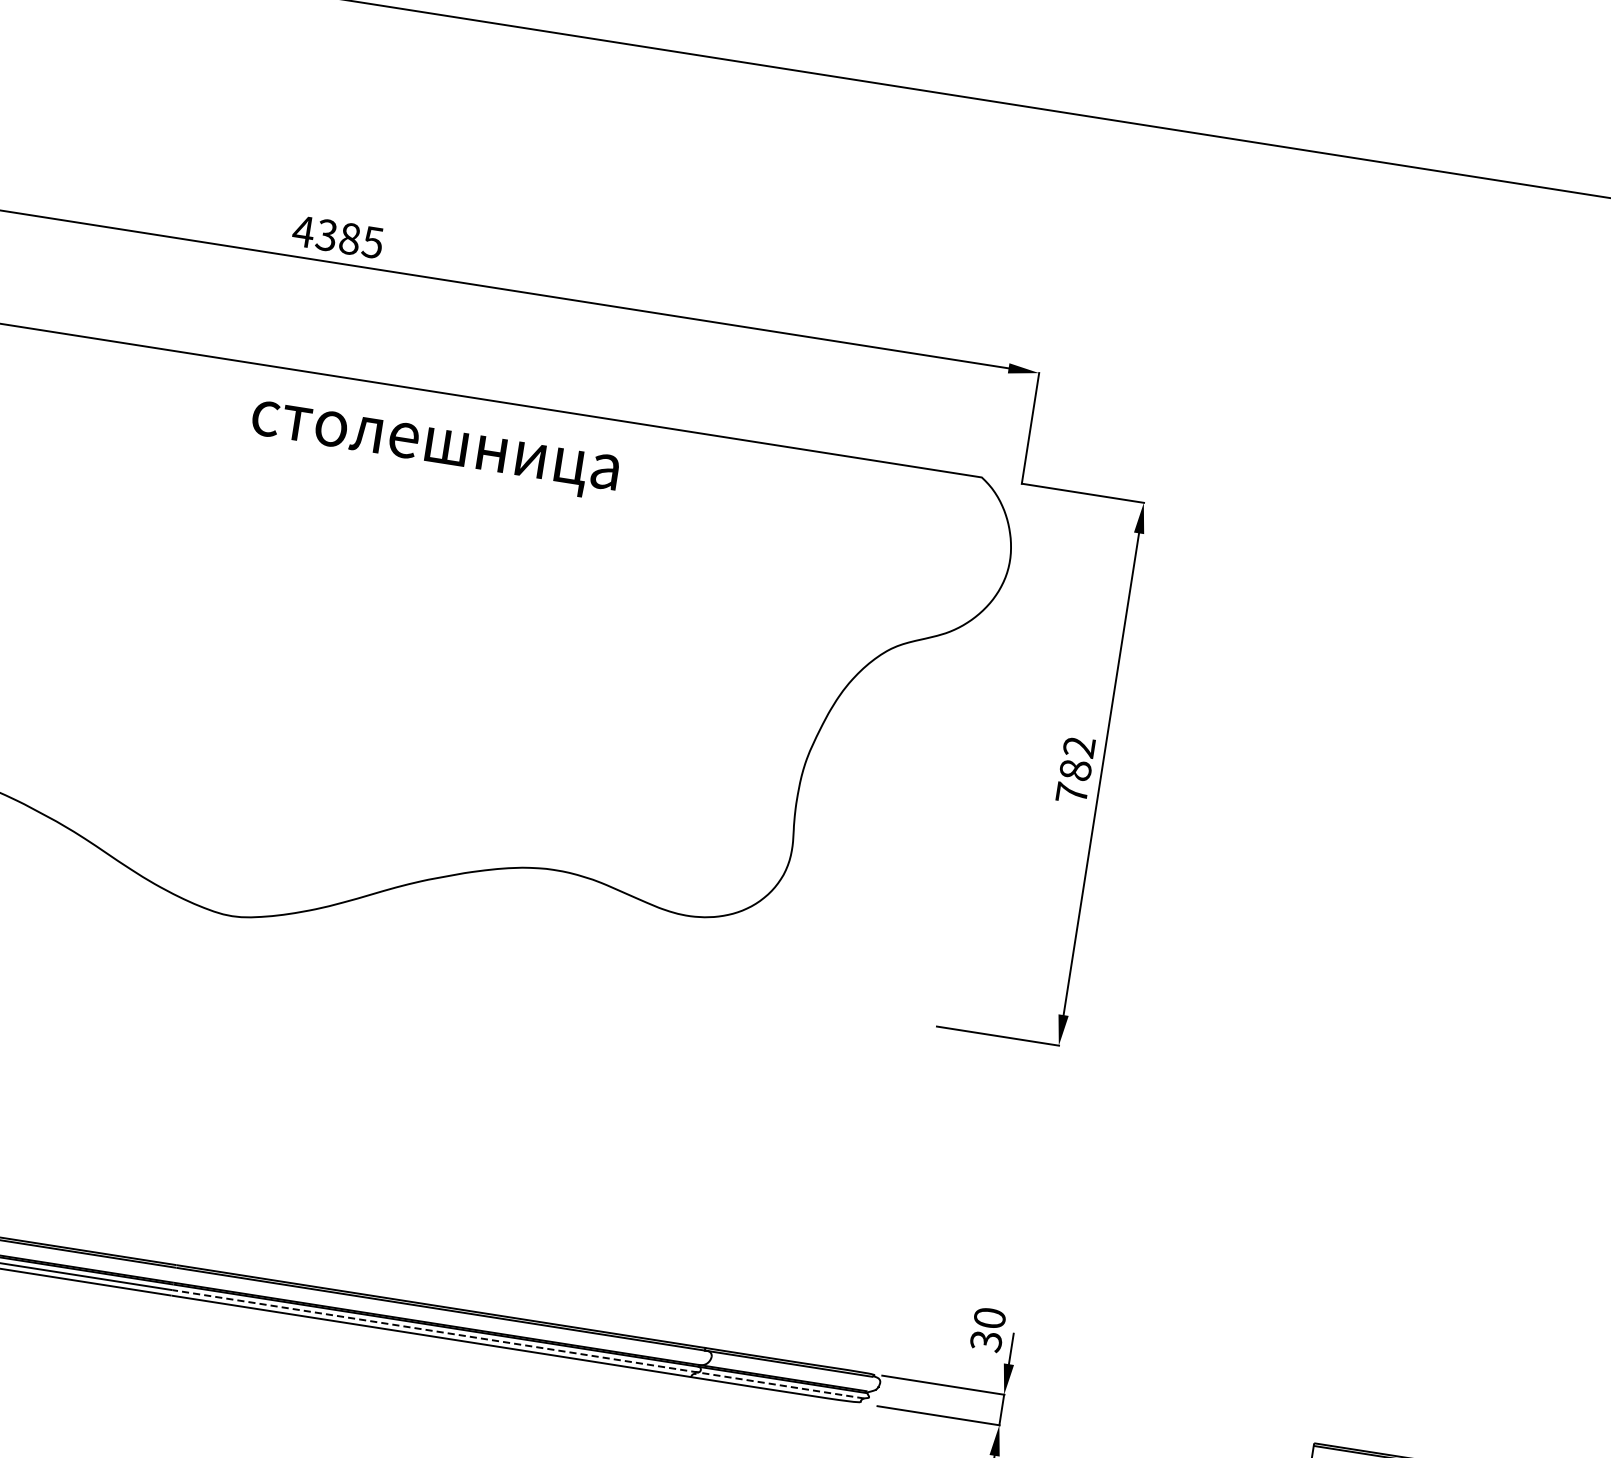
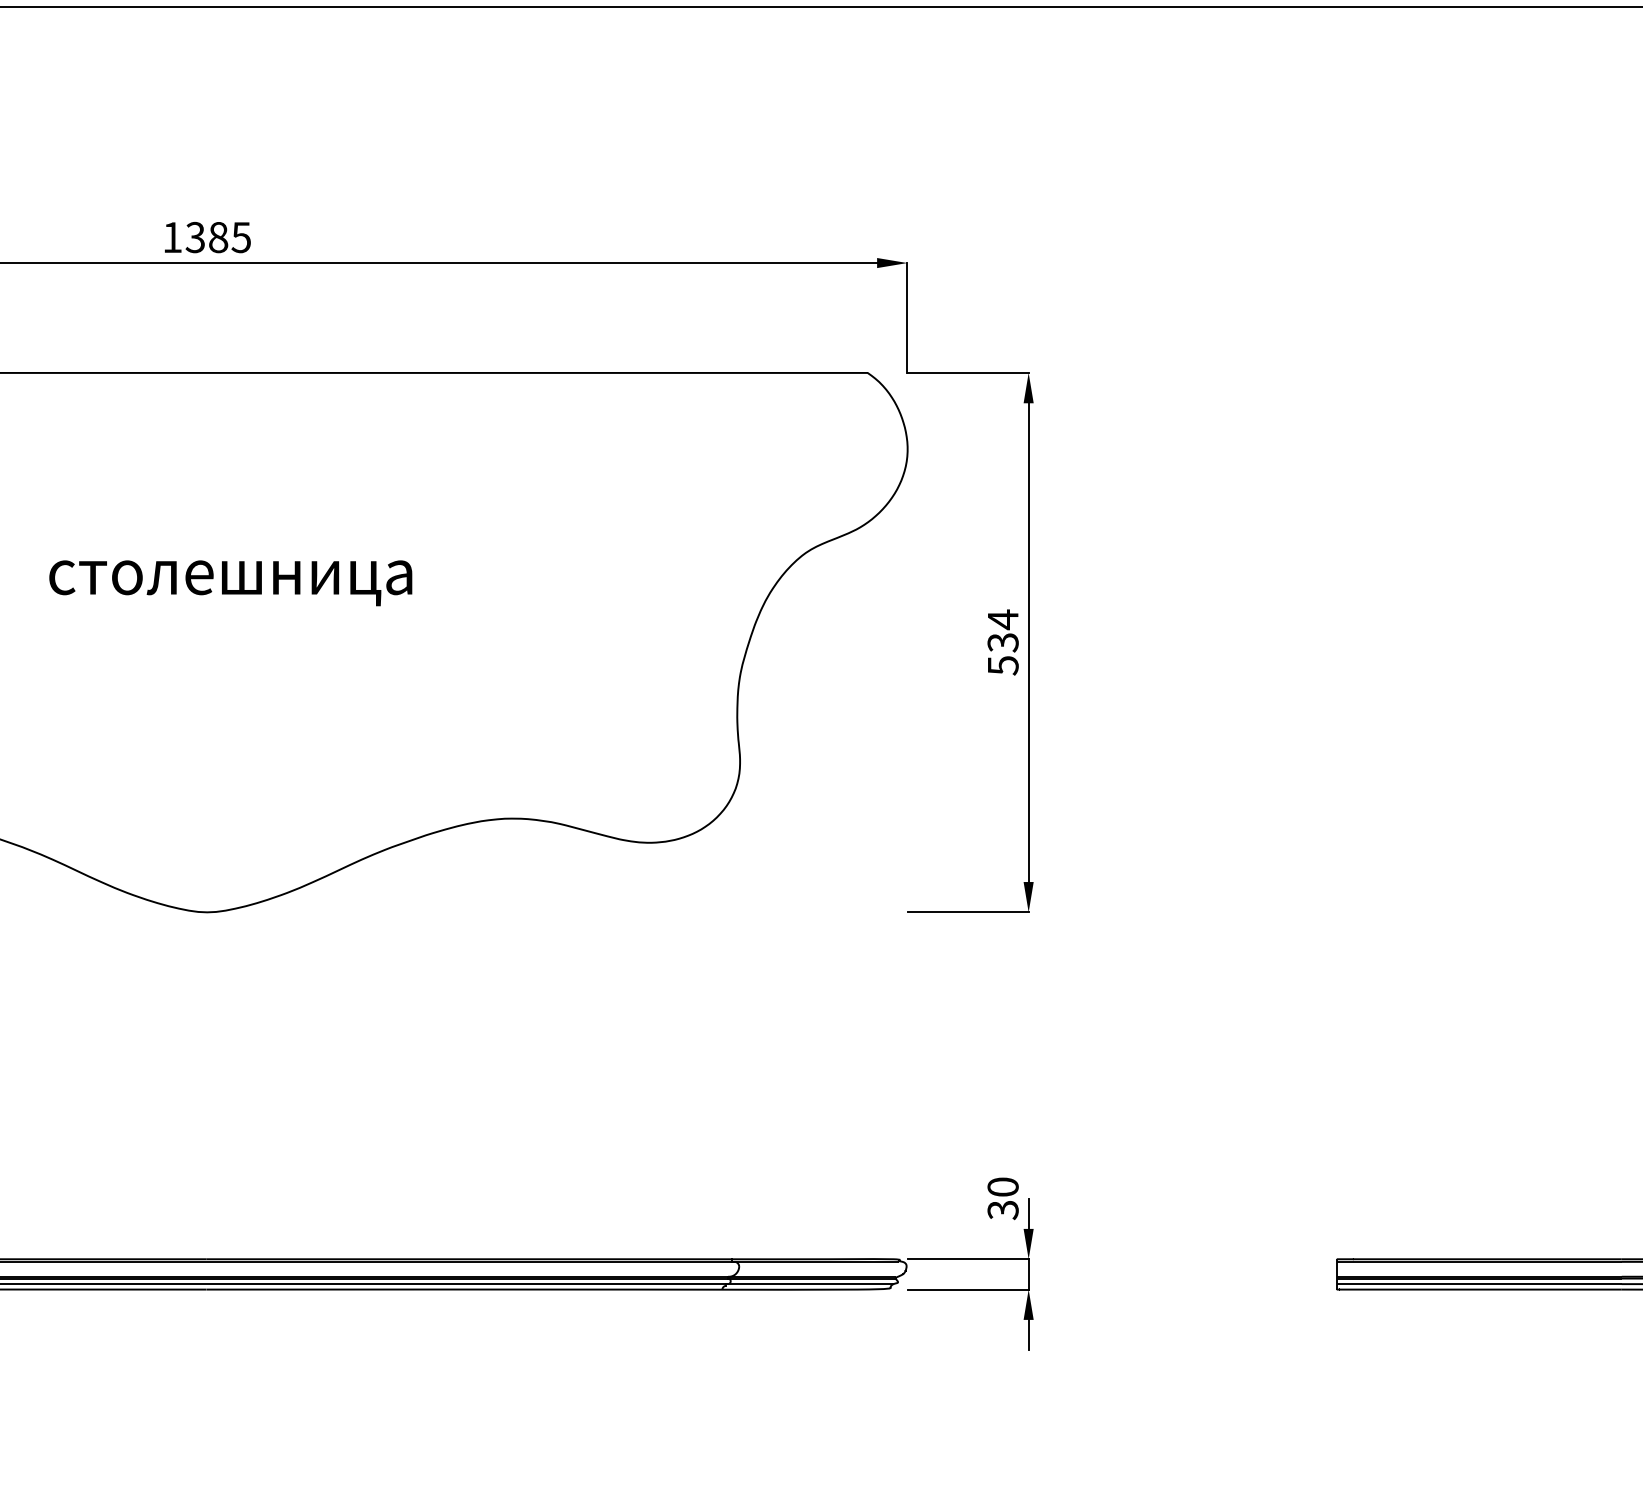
text: (303, 231) -> (172, 237), 4385 -> 1385
text: (434, 451) -> (230, 583), moved
text: (1075, 769) -> (1002, 642), 782 -> 534
line: (517, 1344) -> (549, 1284), dashed -> solid

